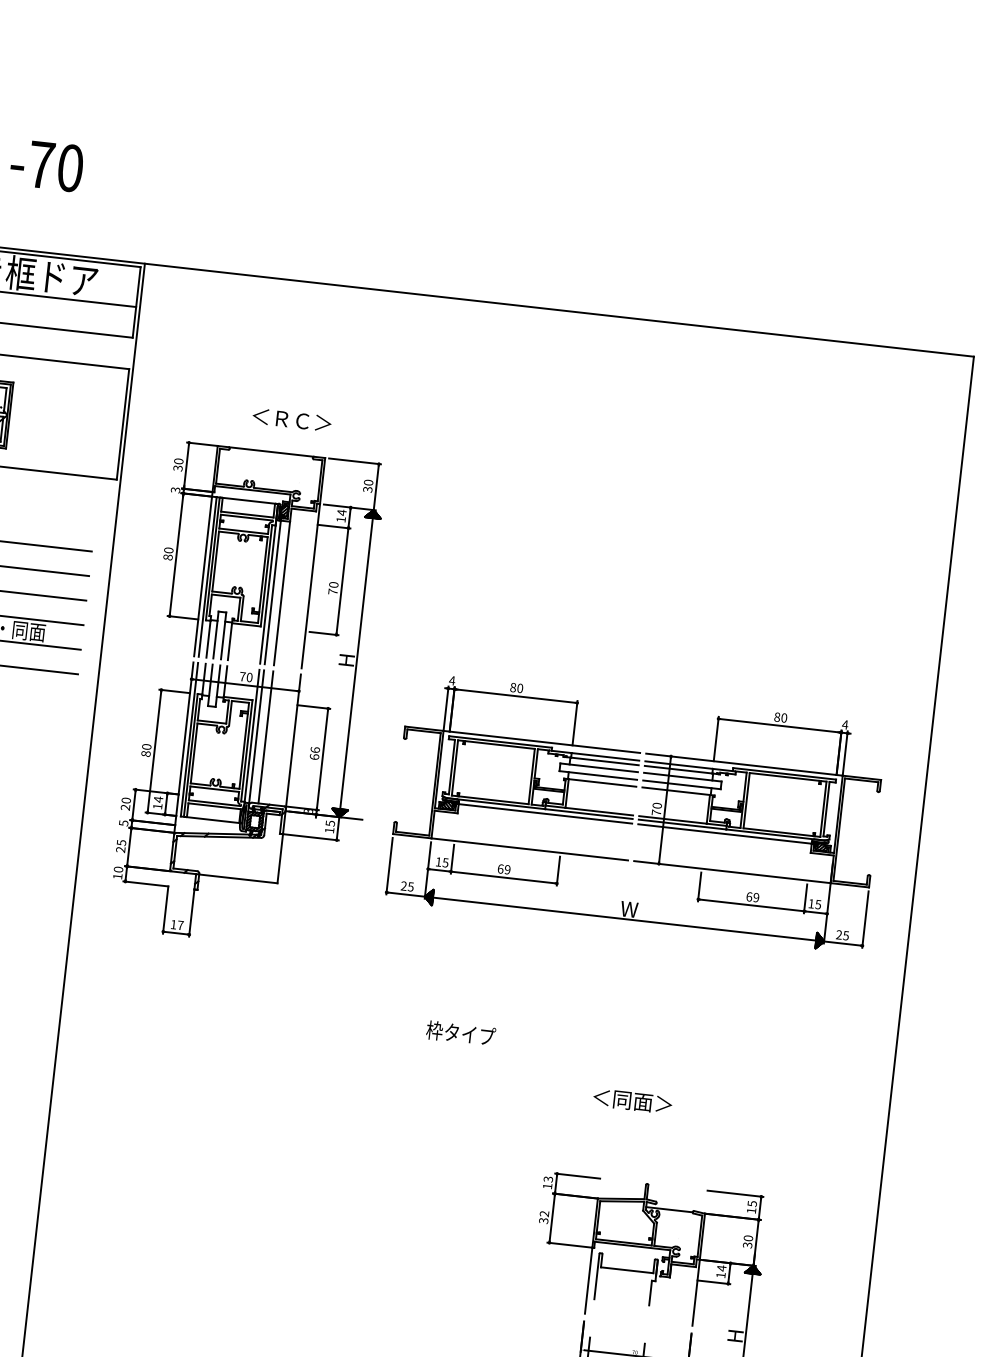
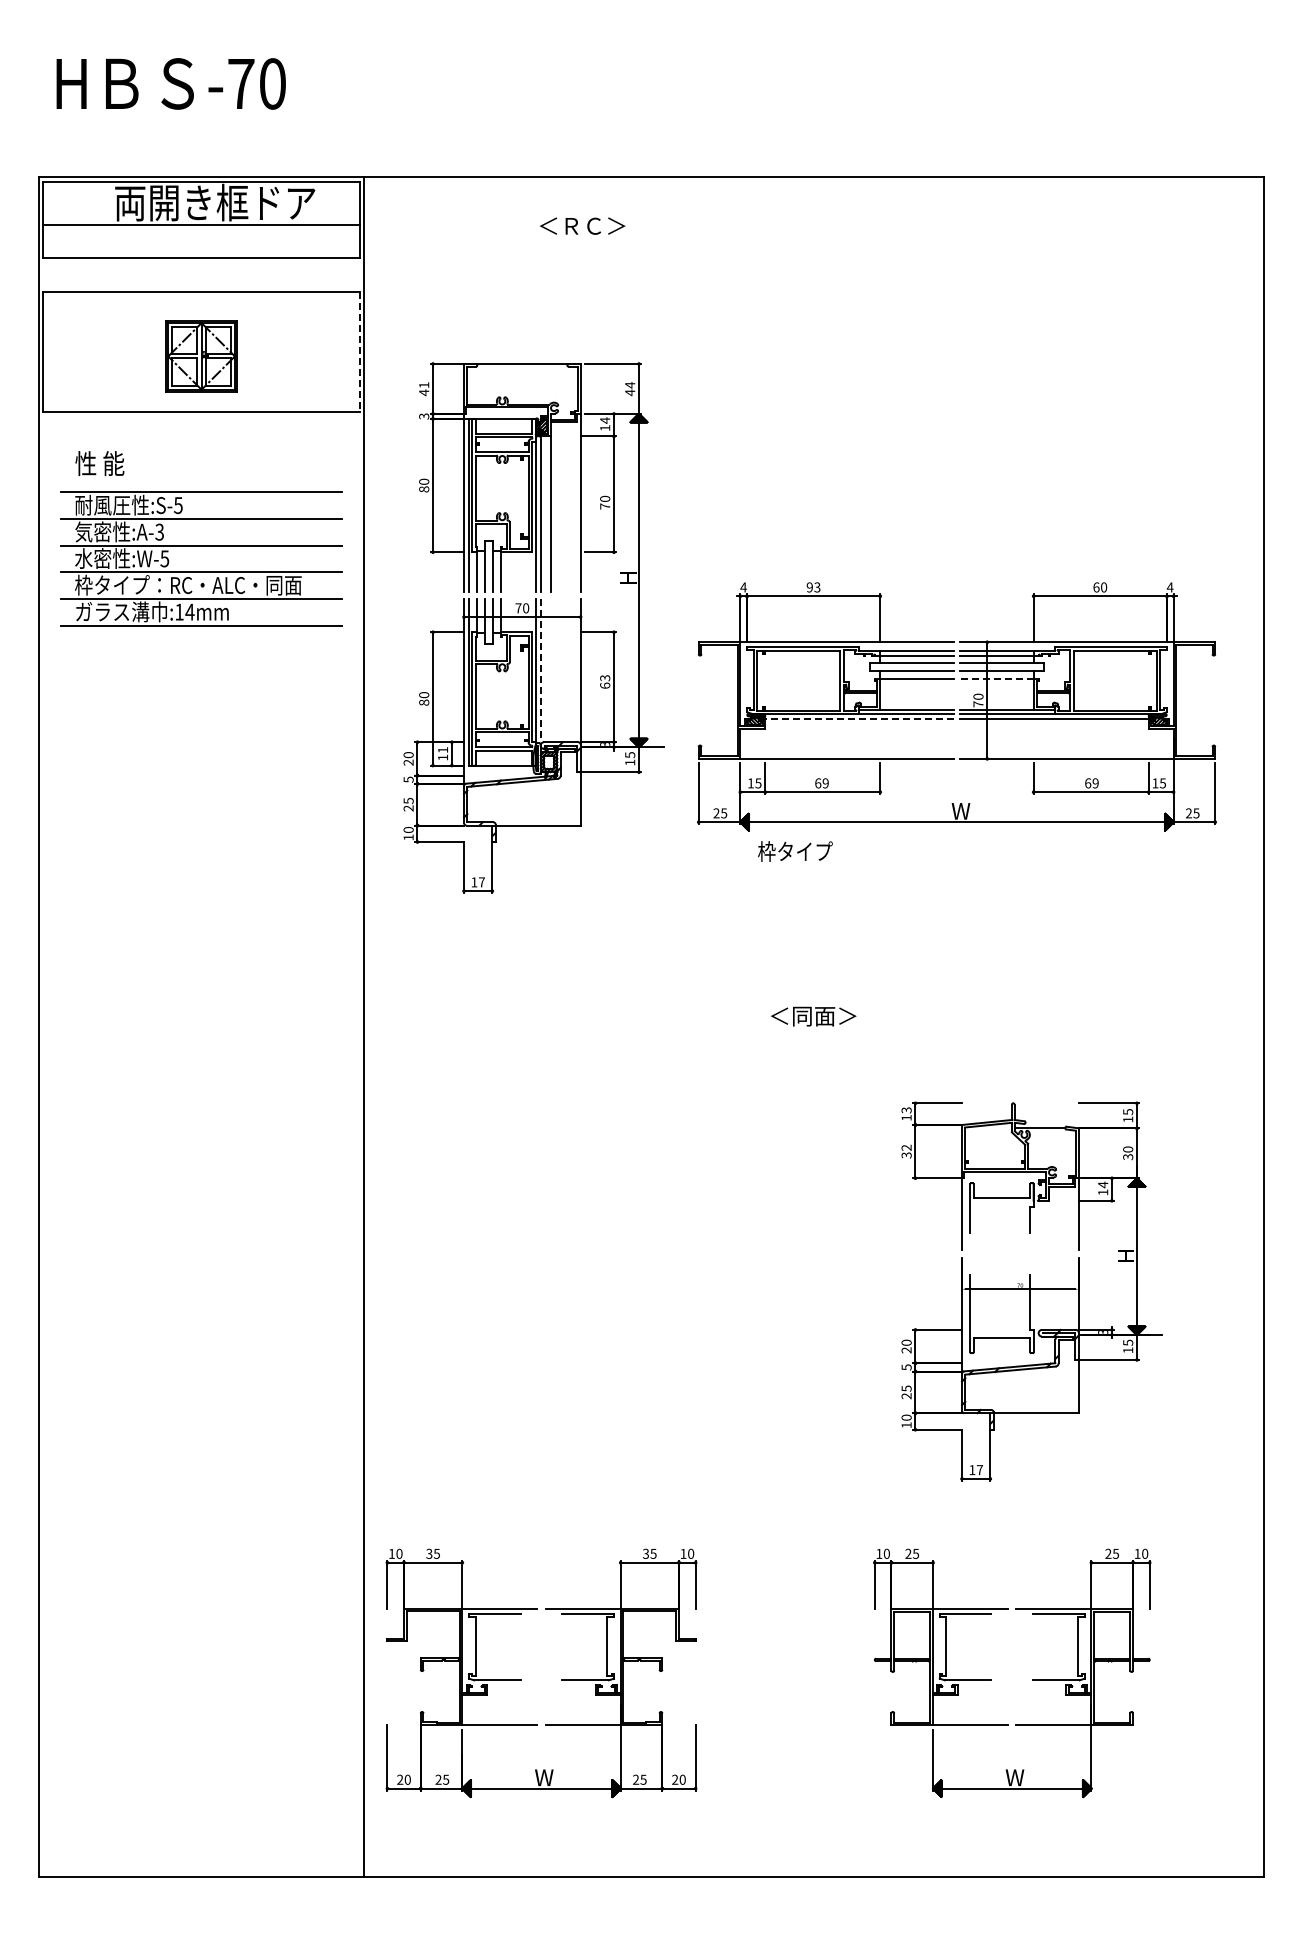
text: (292, 419) -> (582, 225), moved
line: (122, 424) -> (359, 352), solid -> dashed
text: (178, 465) -> (424, 389), 30 -> 41
text: (368, 486) -> (630, 389), 30 -> 44
text: (516, 688) -> (813, 587), 80 -> 93
text: (777, 717) -> (1096, 587), 80 -> 60
line: (256, 736) -> (540, 670), solid -> dashed
line: (265, 737) -> (550, 670), removed
text: (315, 750) -> (605, 678), 66 -> 63
line: (675, 790) -> (996, 678), solid -> dashed
text: (158, 798) -> (442, 749), 14 -> 11
line: (545, 813) -> (859, 718), solid -> dashed
text: (461, 1033) -> (795, 851), moved
text: (632, 1101) -> (813, 1016), moved

